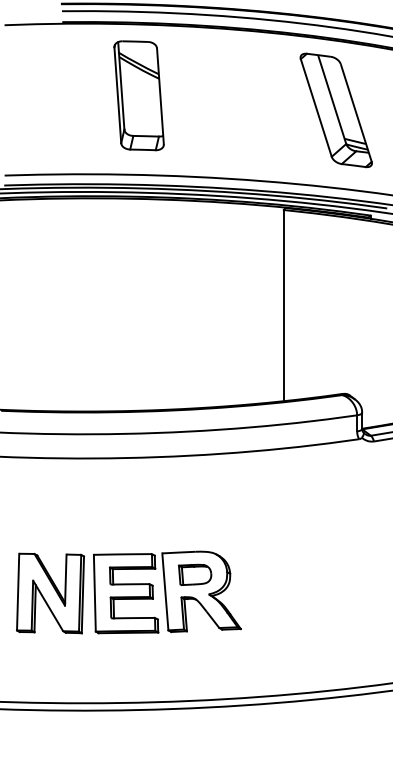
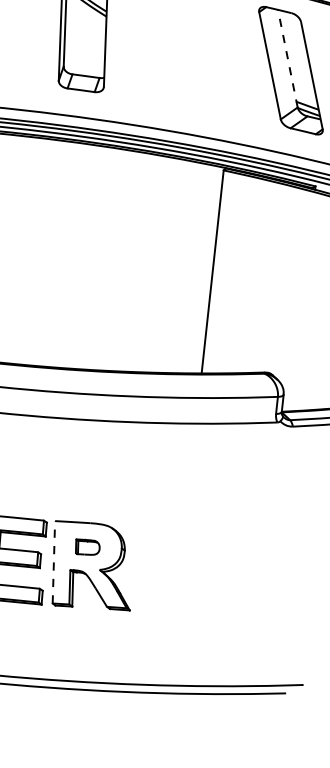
line: (331, 98) -> (287, 57), solid -> dashed
part: (195, 574) -> (87, 547), size x0.7
line: (165, 591) -> (54, 561), solid -> dashed

